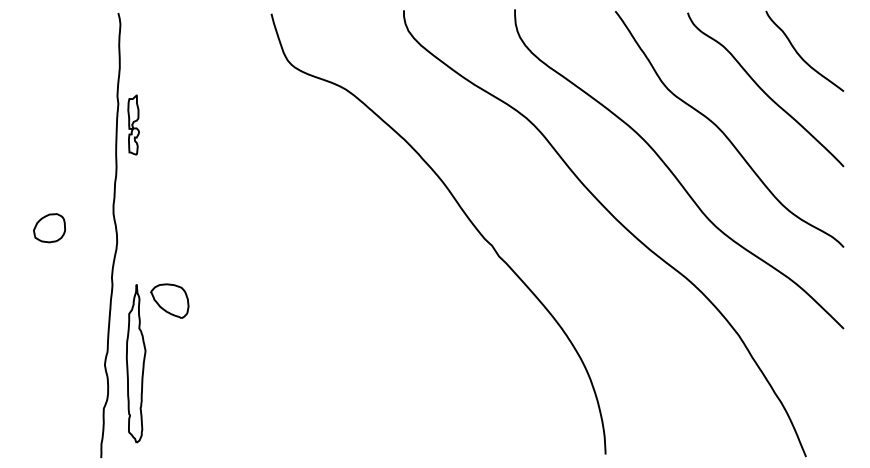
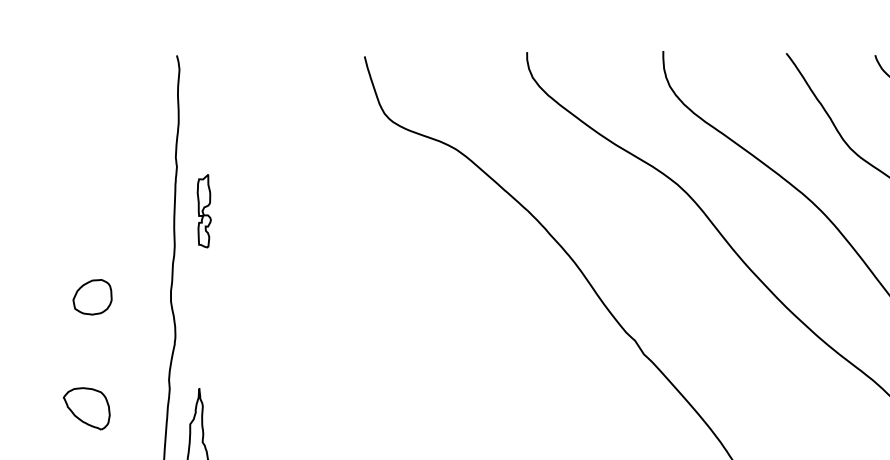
part: (133, 124) -> (204, 210), moved
part: (49, 228) -> (92, 297), moved
part: (169, 300) -> (86, 407), moved

